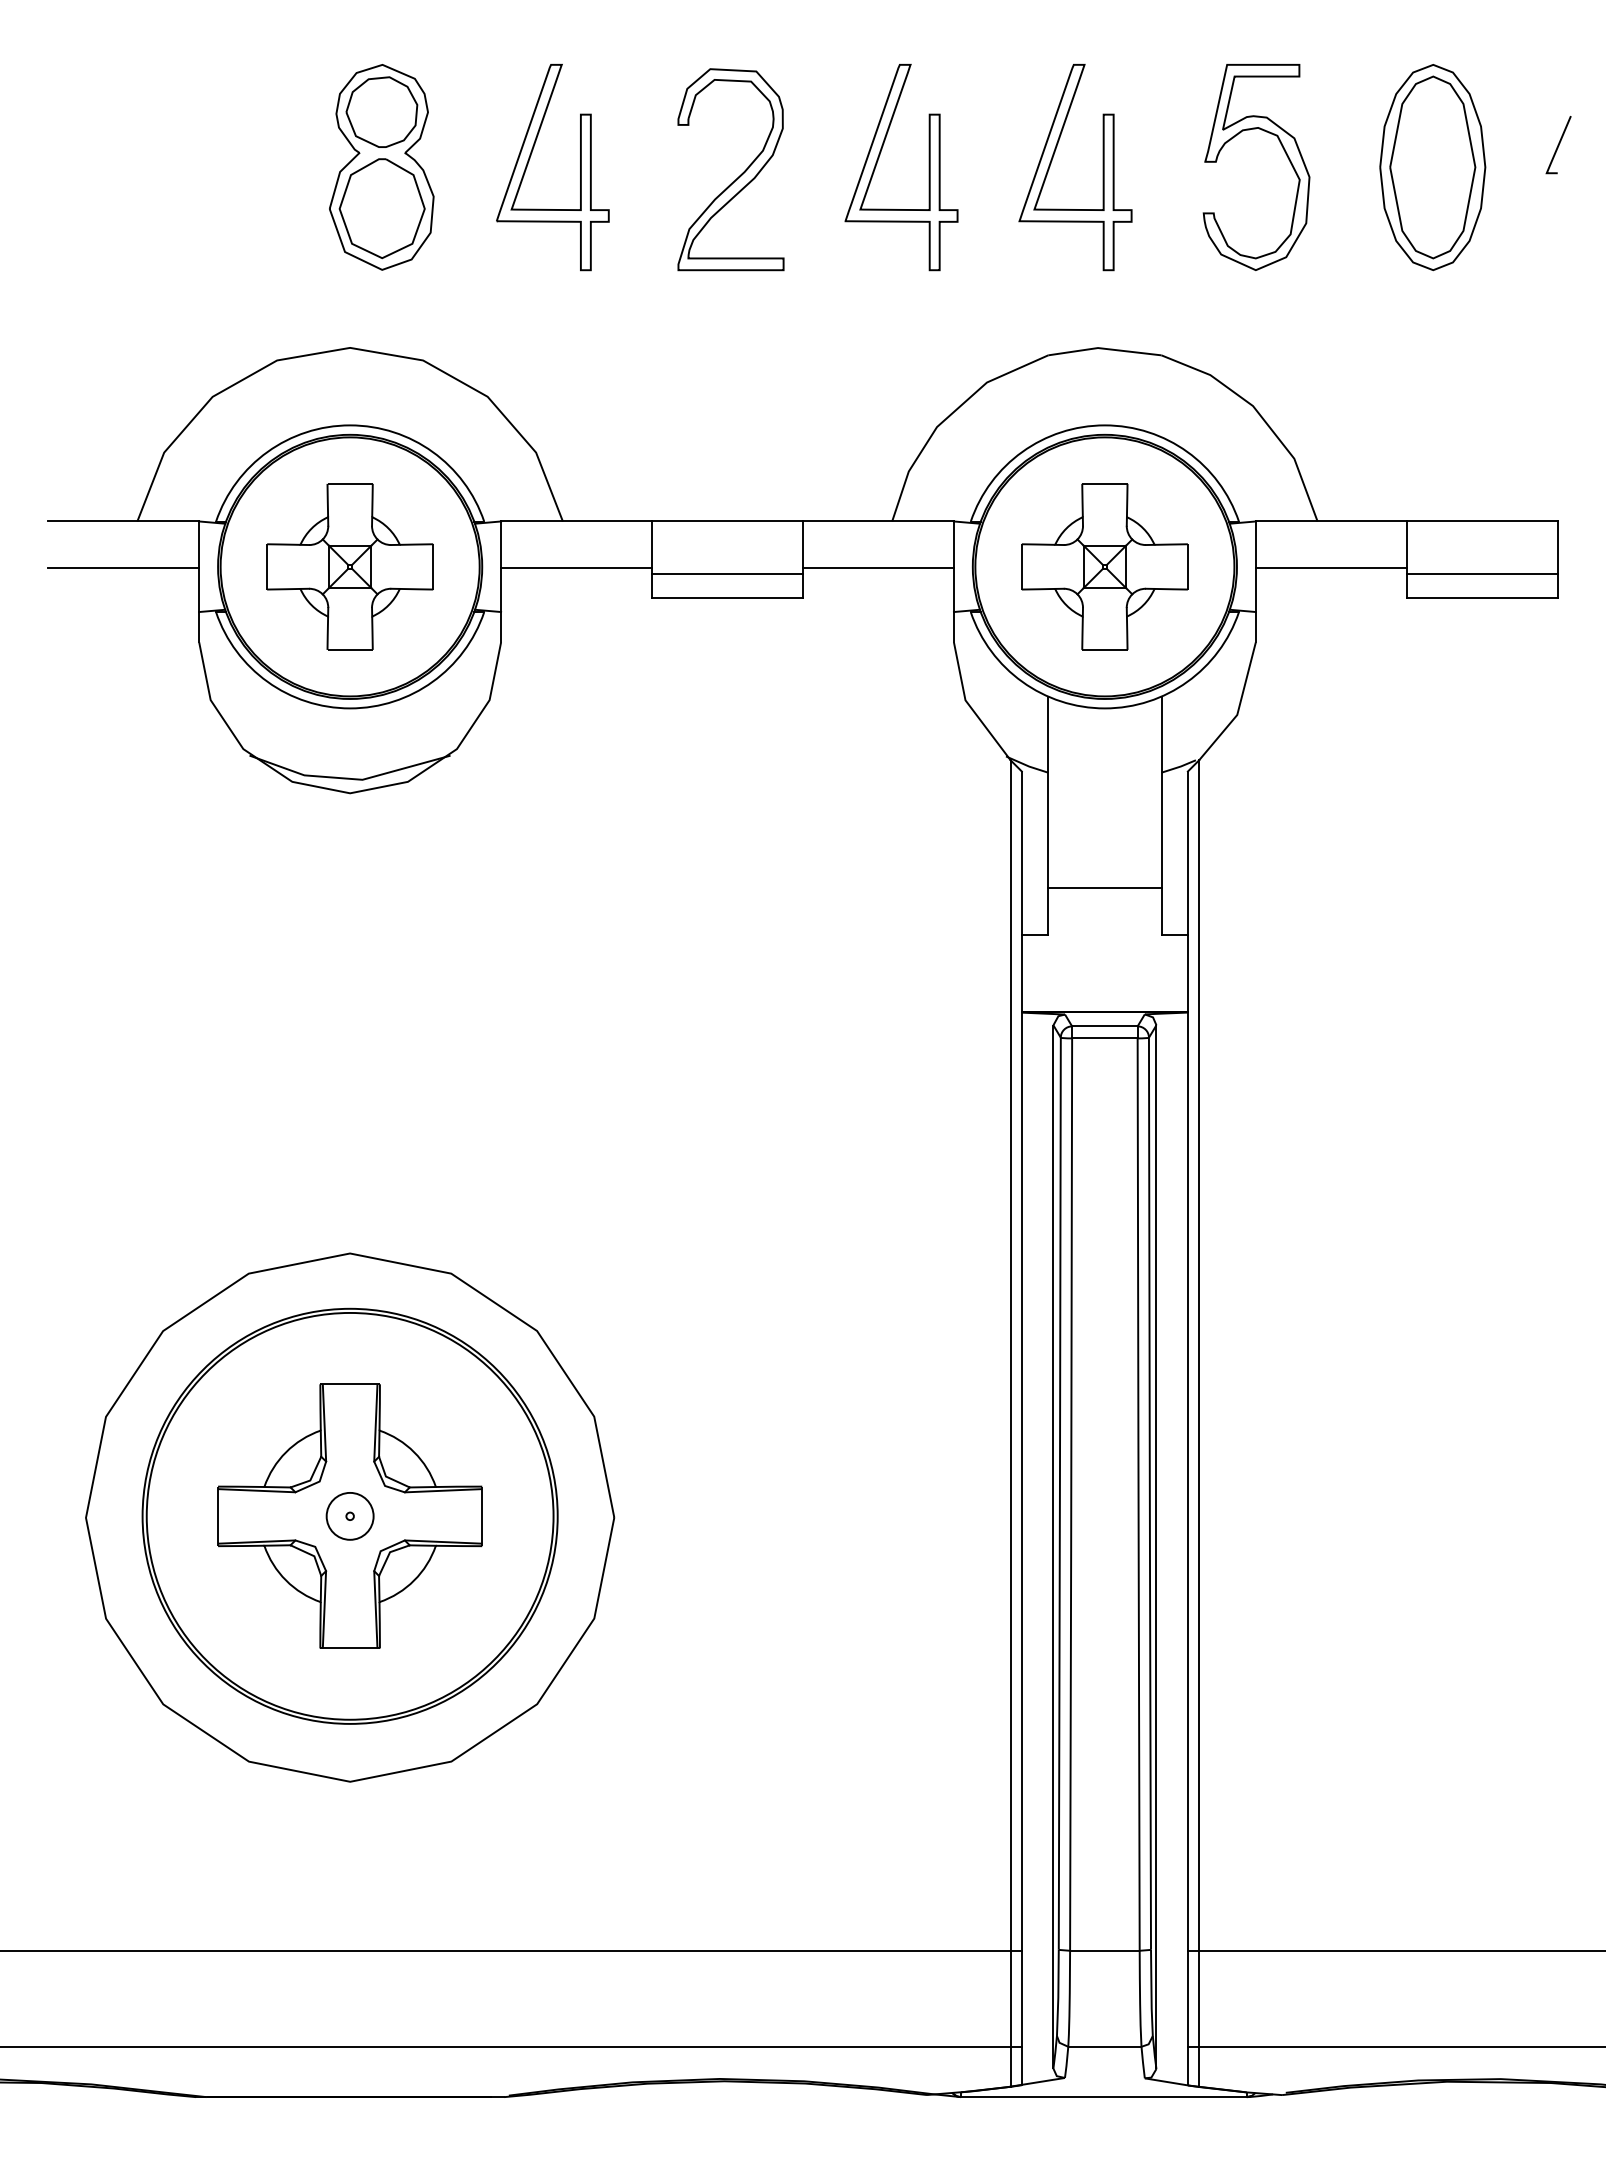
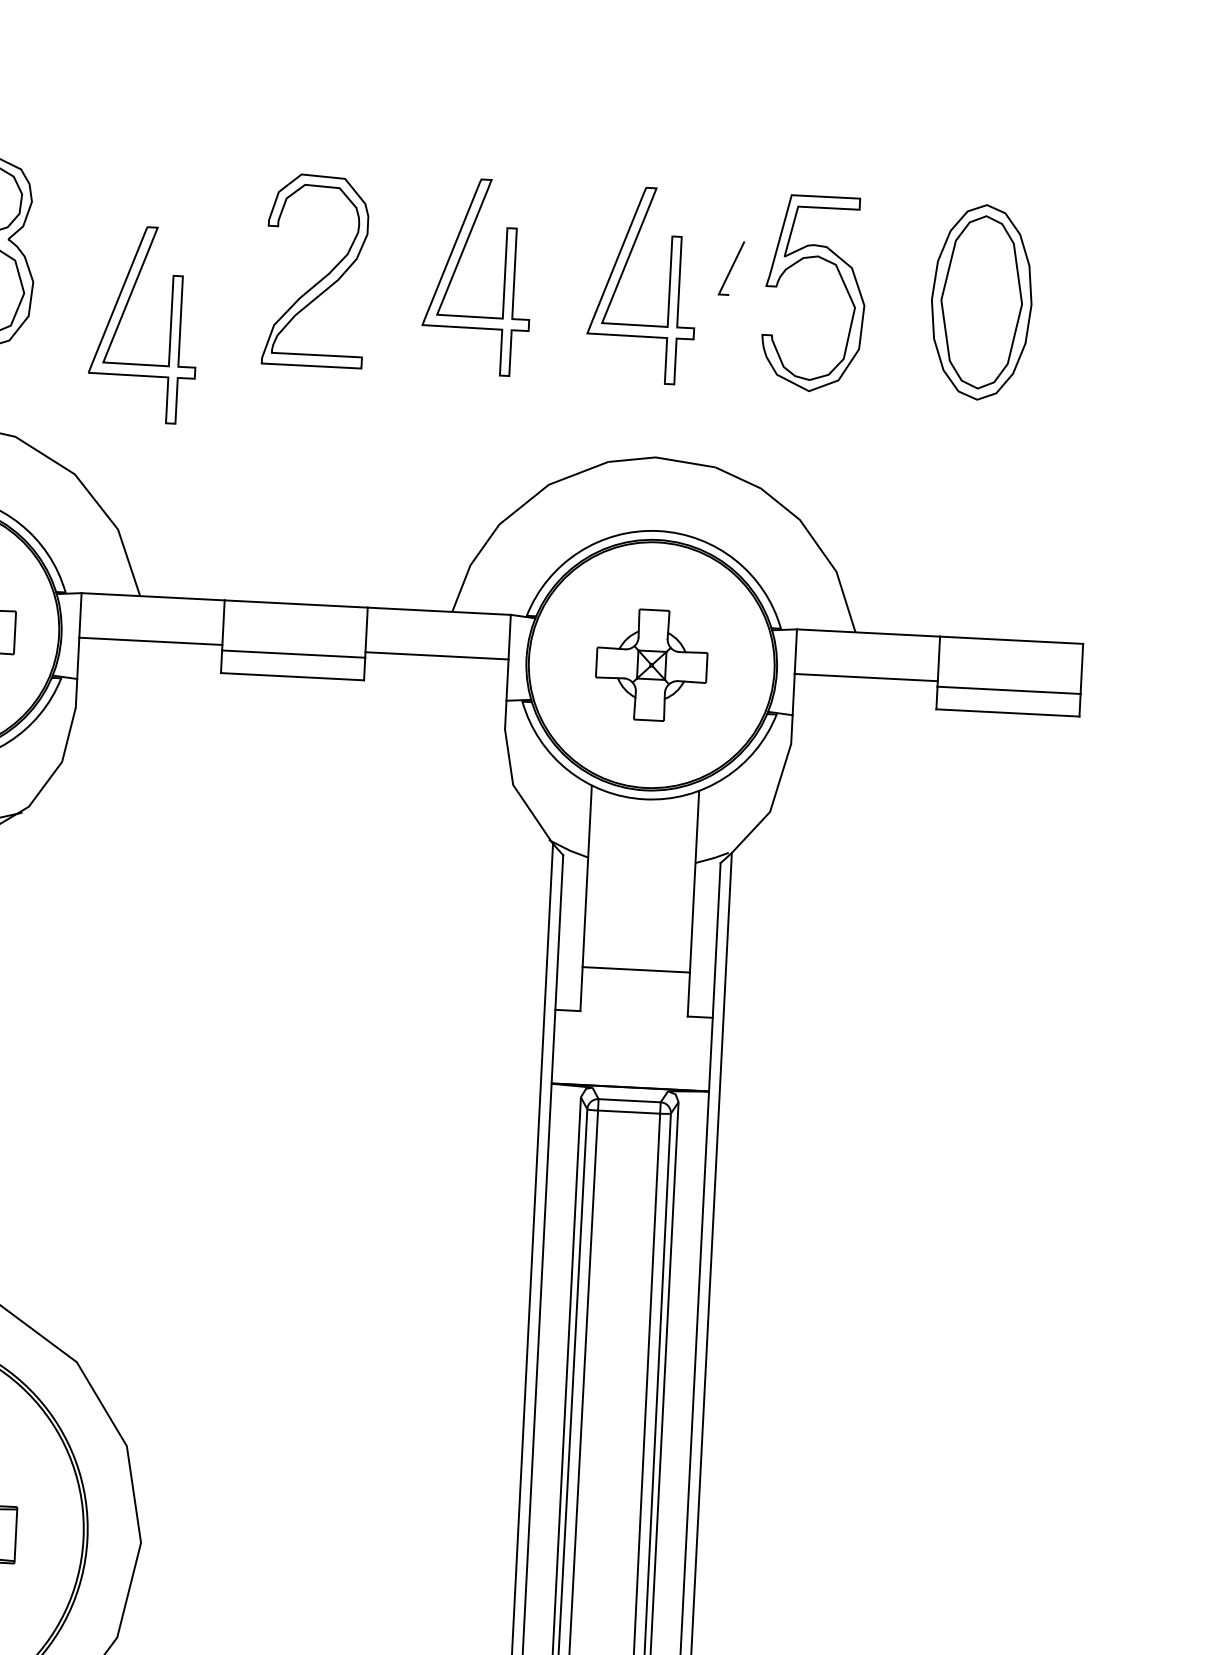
curve: (1558, 145) -> (731, 268), moved
part: (530, 158) -> (123, 314), moved
part: (1104, 566) -> (651, 664), size x0.7

